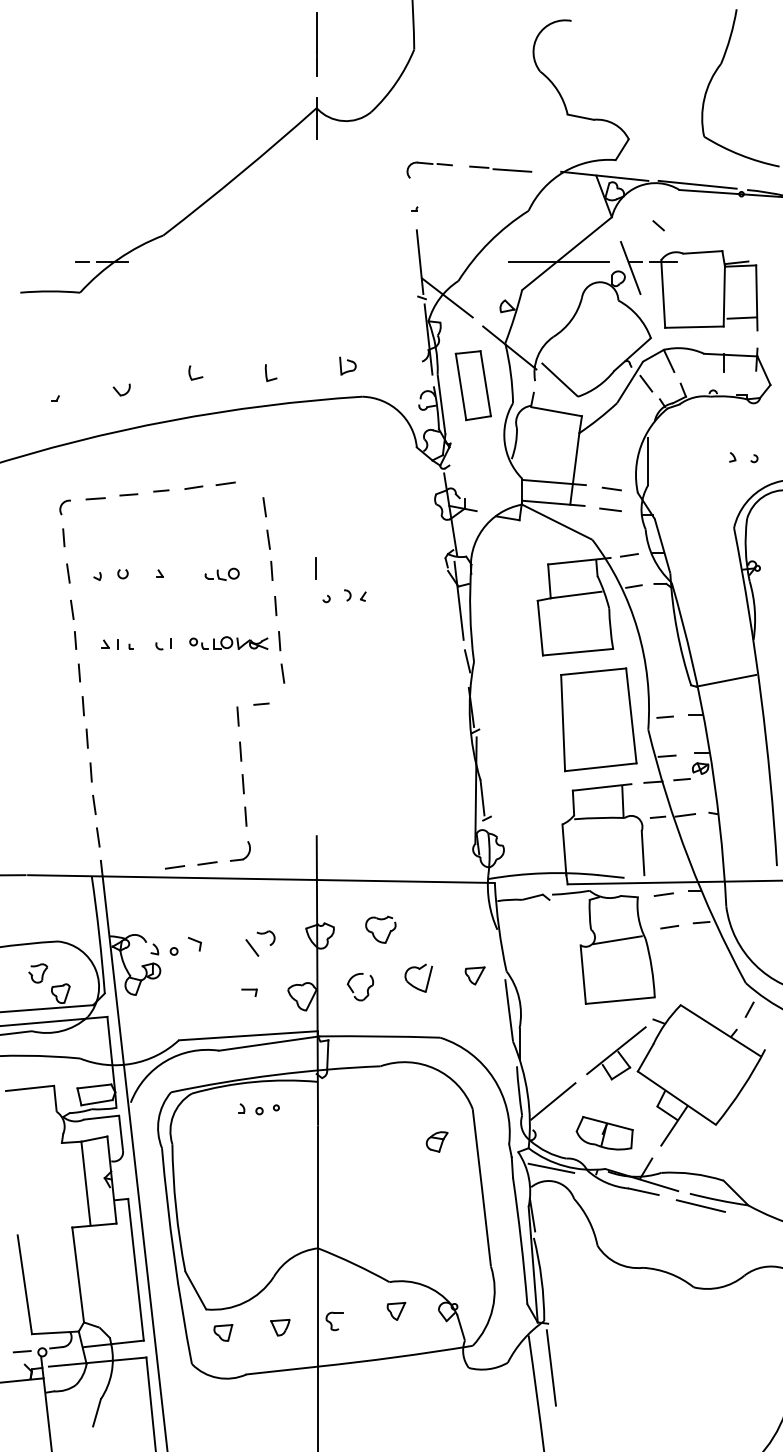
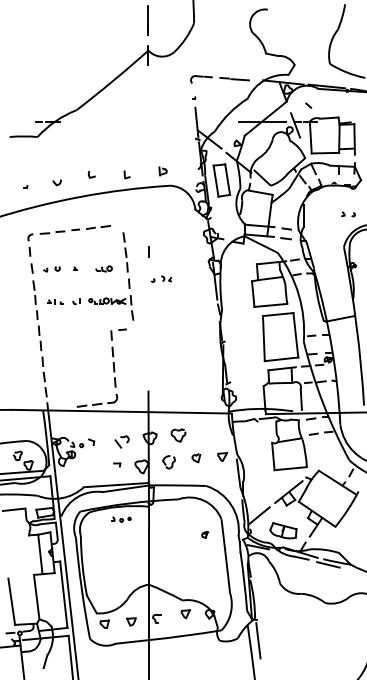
line: (314, 566) -> (148, 251), moved
part: (419, 978) -> (196, 458), size x0.62
part: (438, 1141) -> (205, 534), size x0.62

